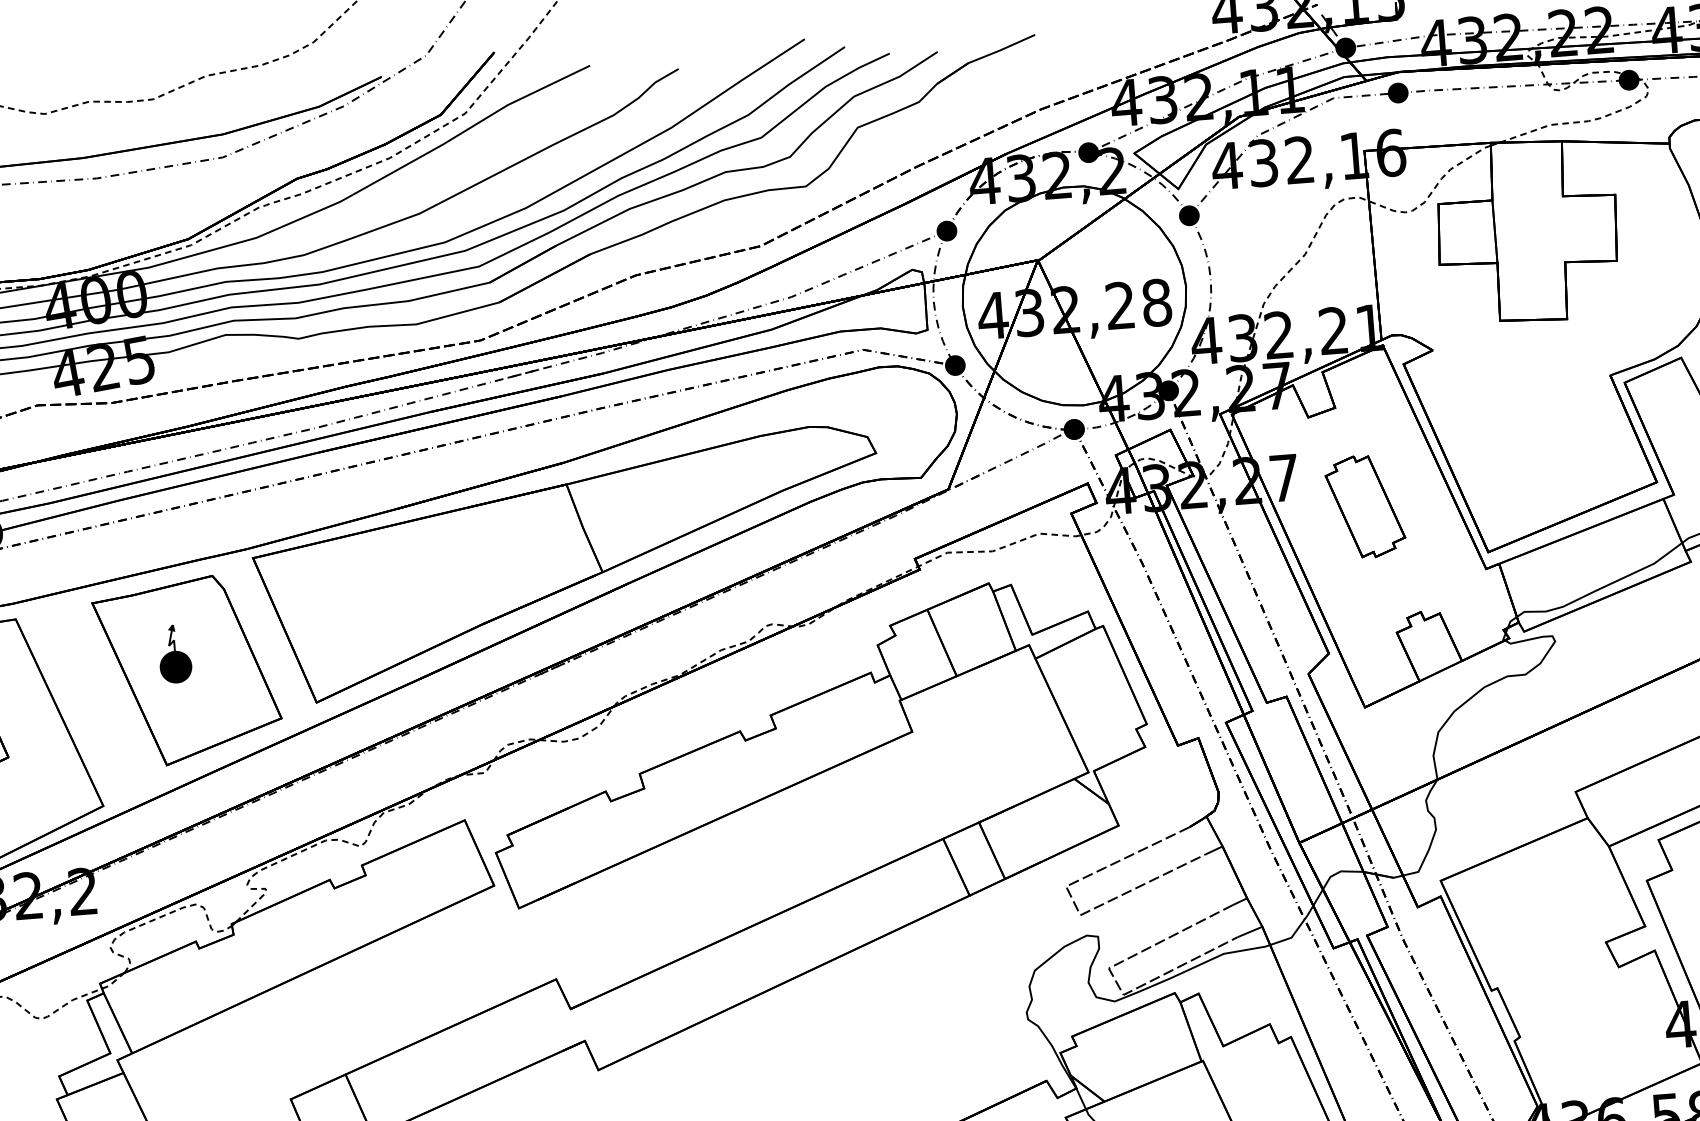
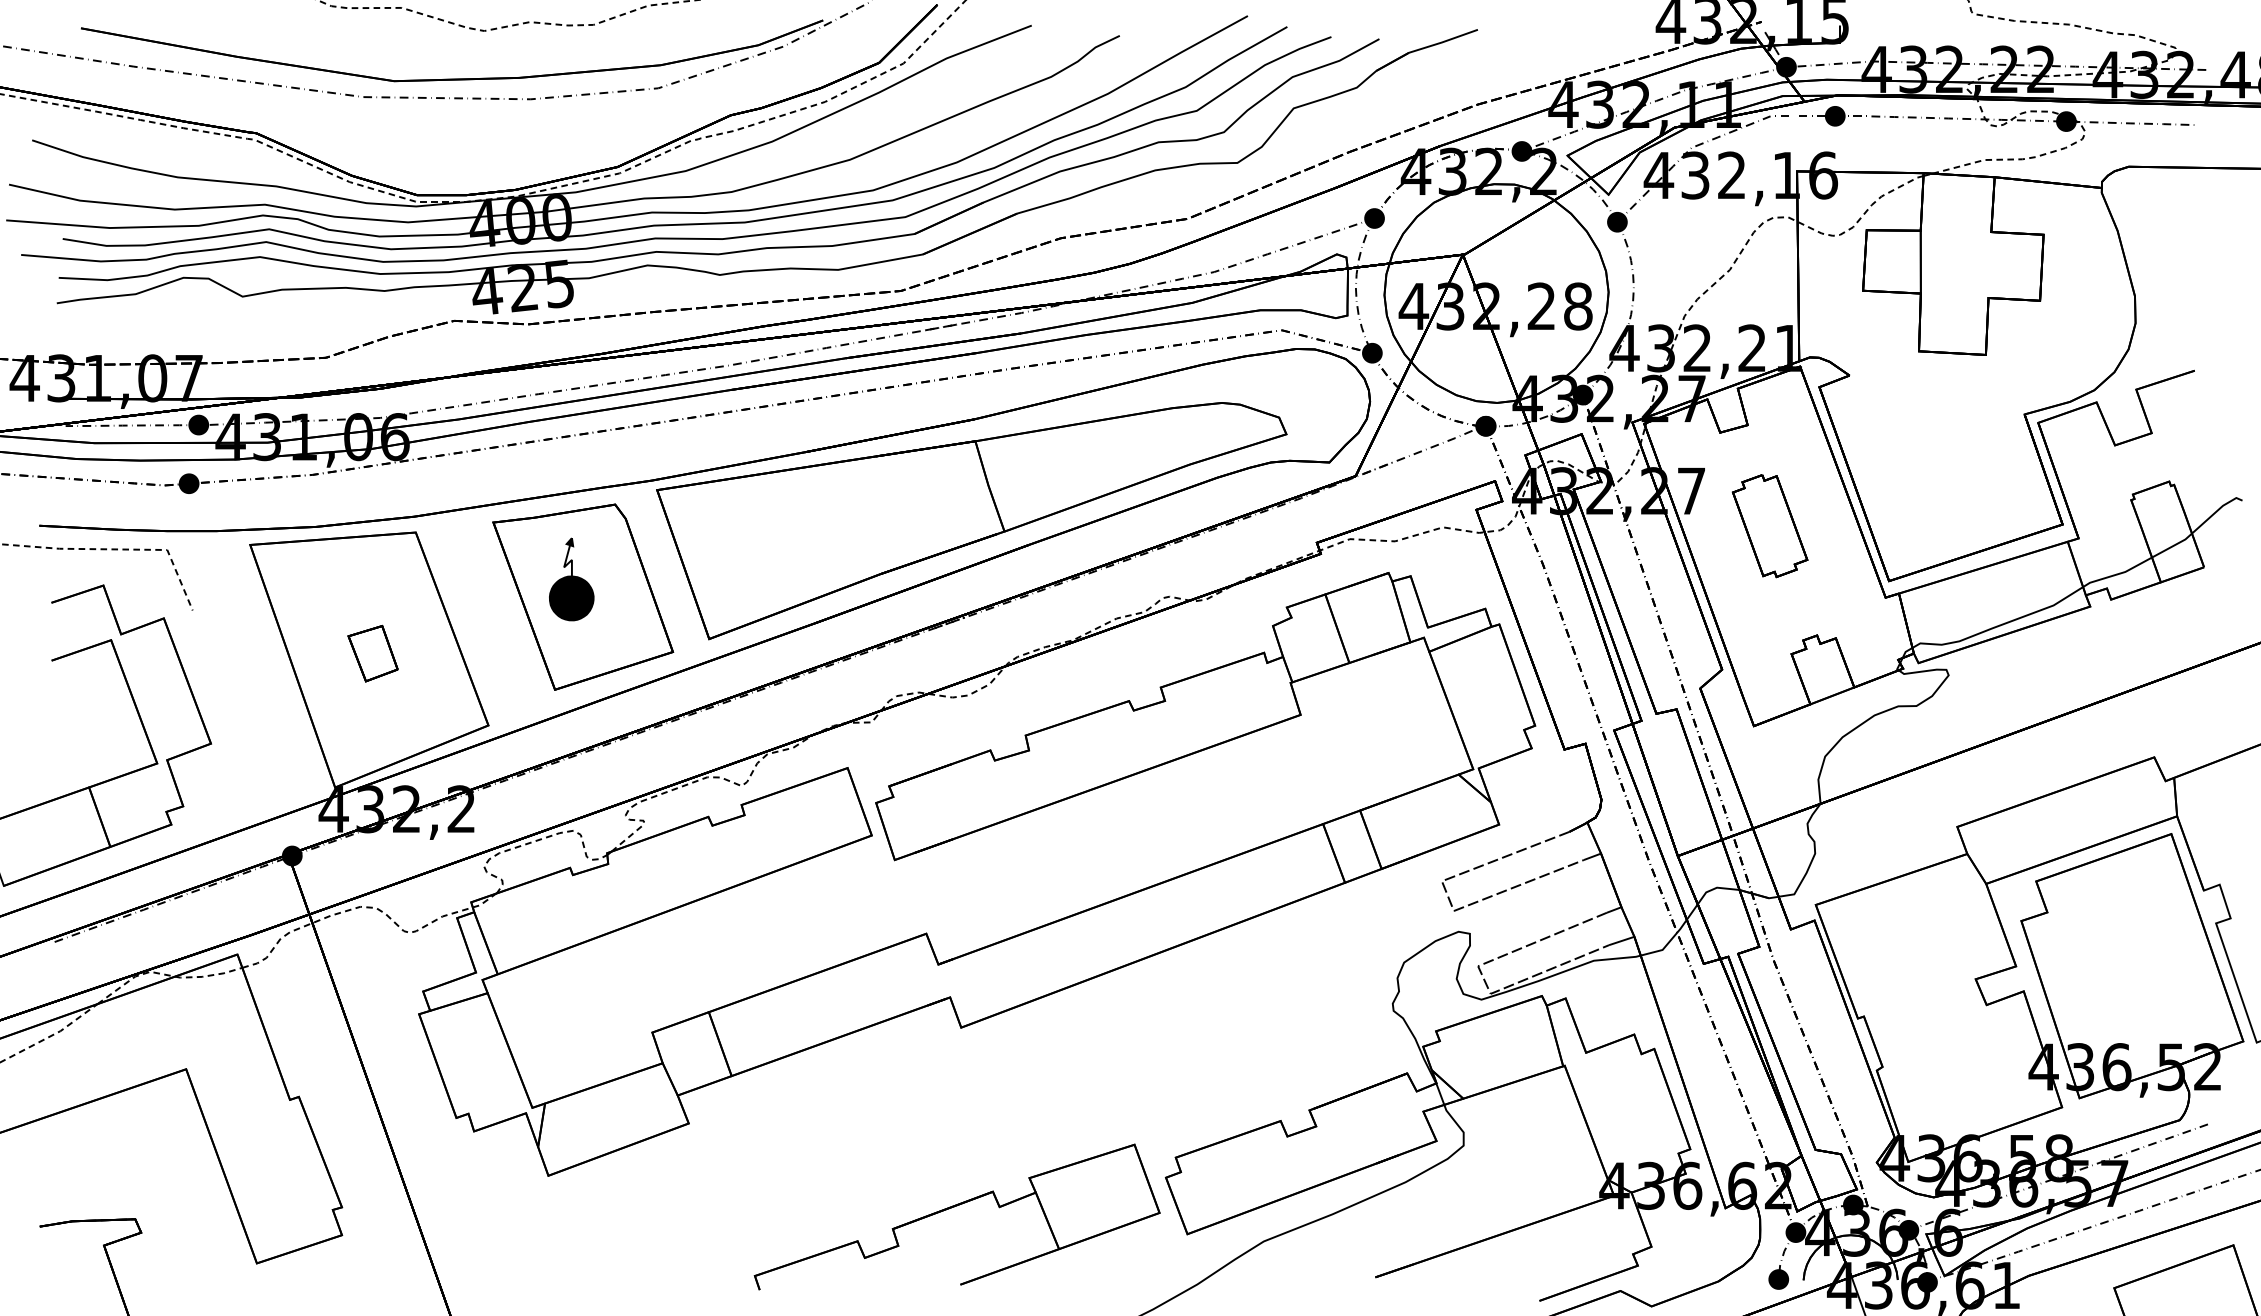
part: (174, 654) -> (571, 579), size x1.43

